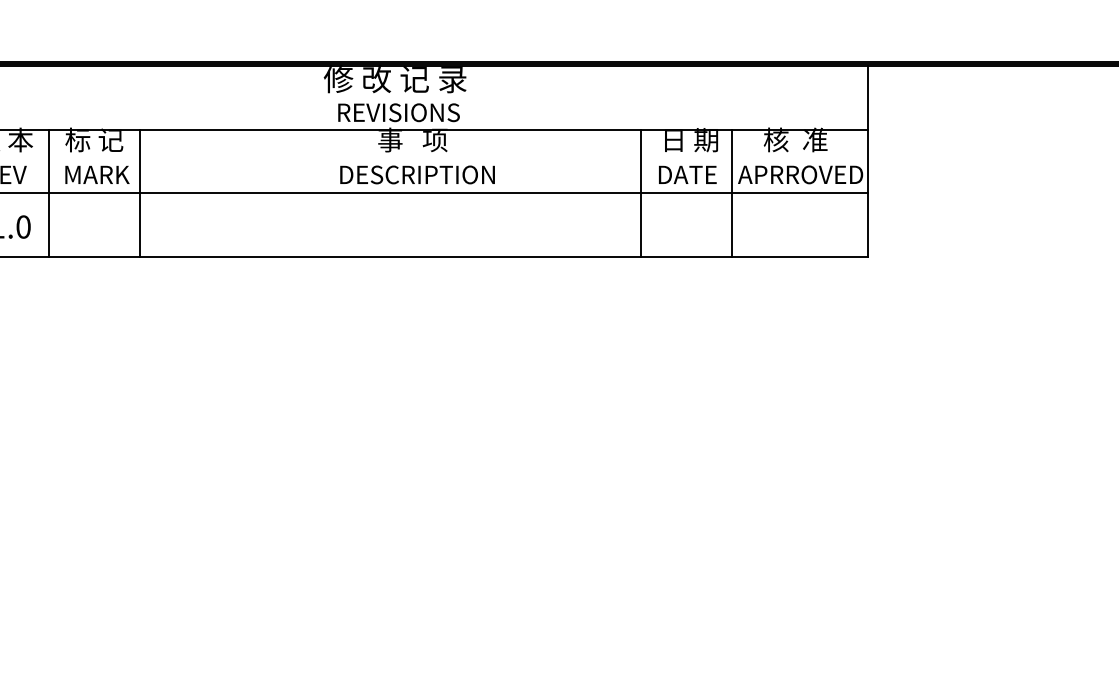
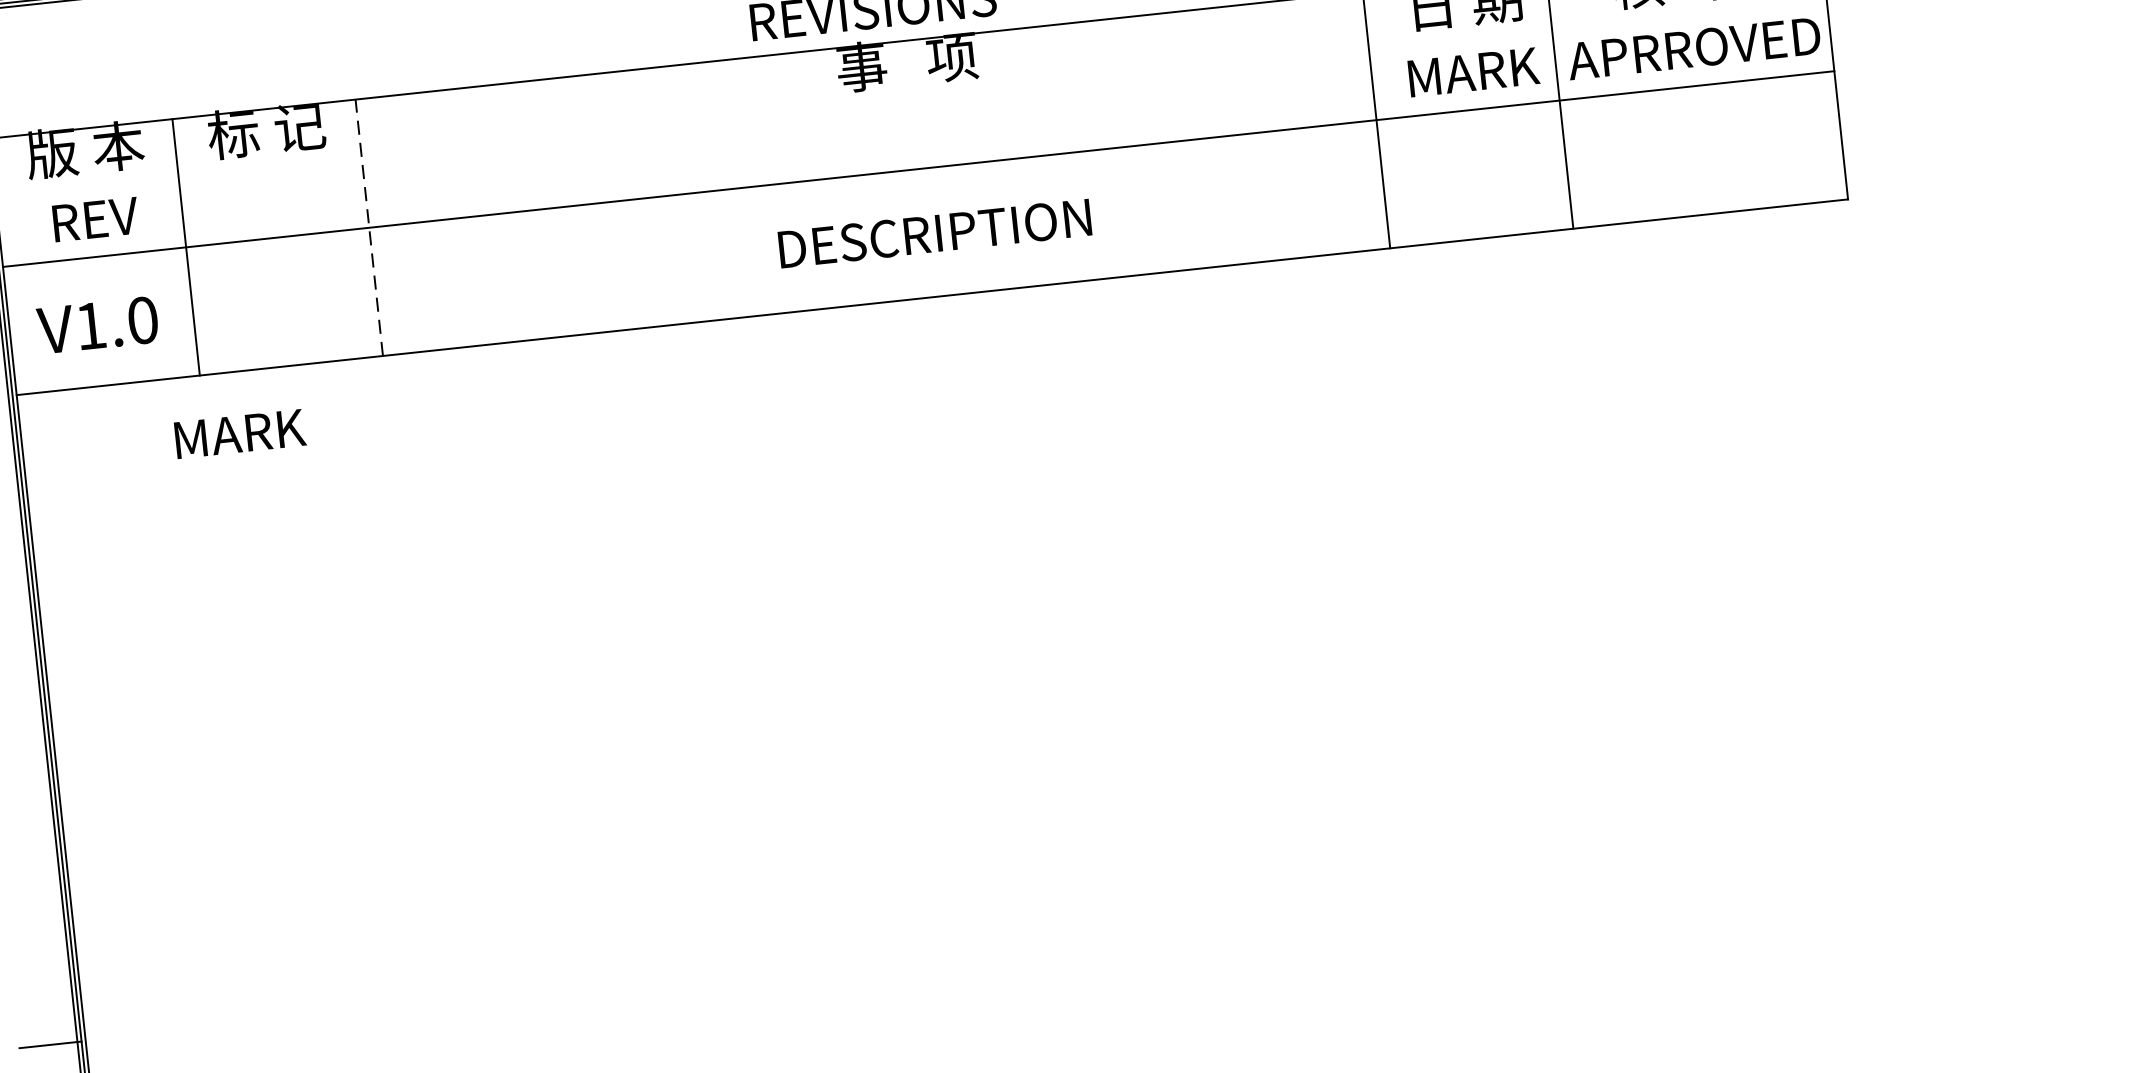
text: (97, 174) -> (240, 433), moved
text: (417, 174) -> (934, 232), moved
text: (691, 174) -> (1474, 71), DATE -> MARK
line: (139, 193) -> (368, 228), solid -> dashed

